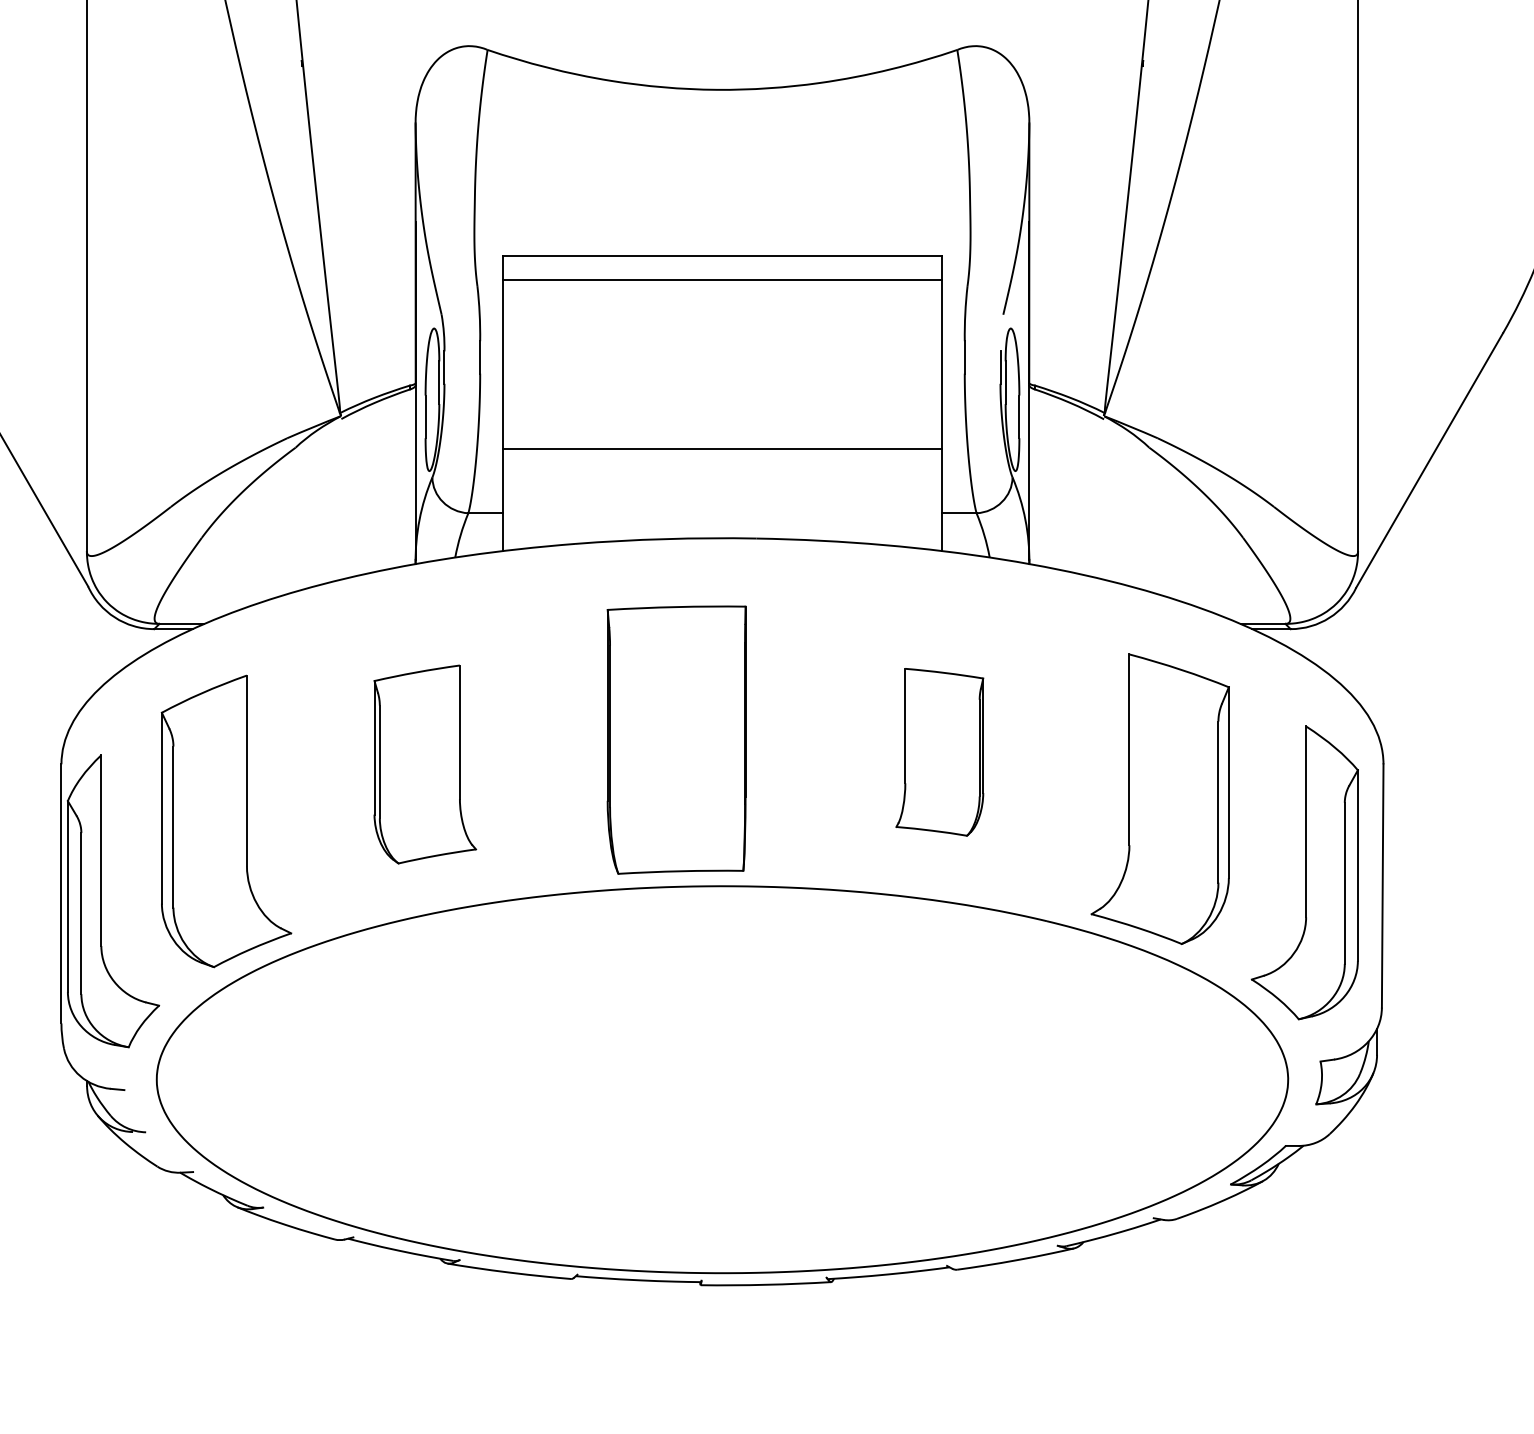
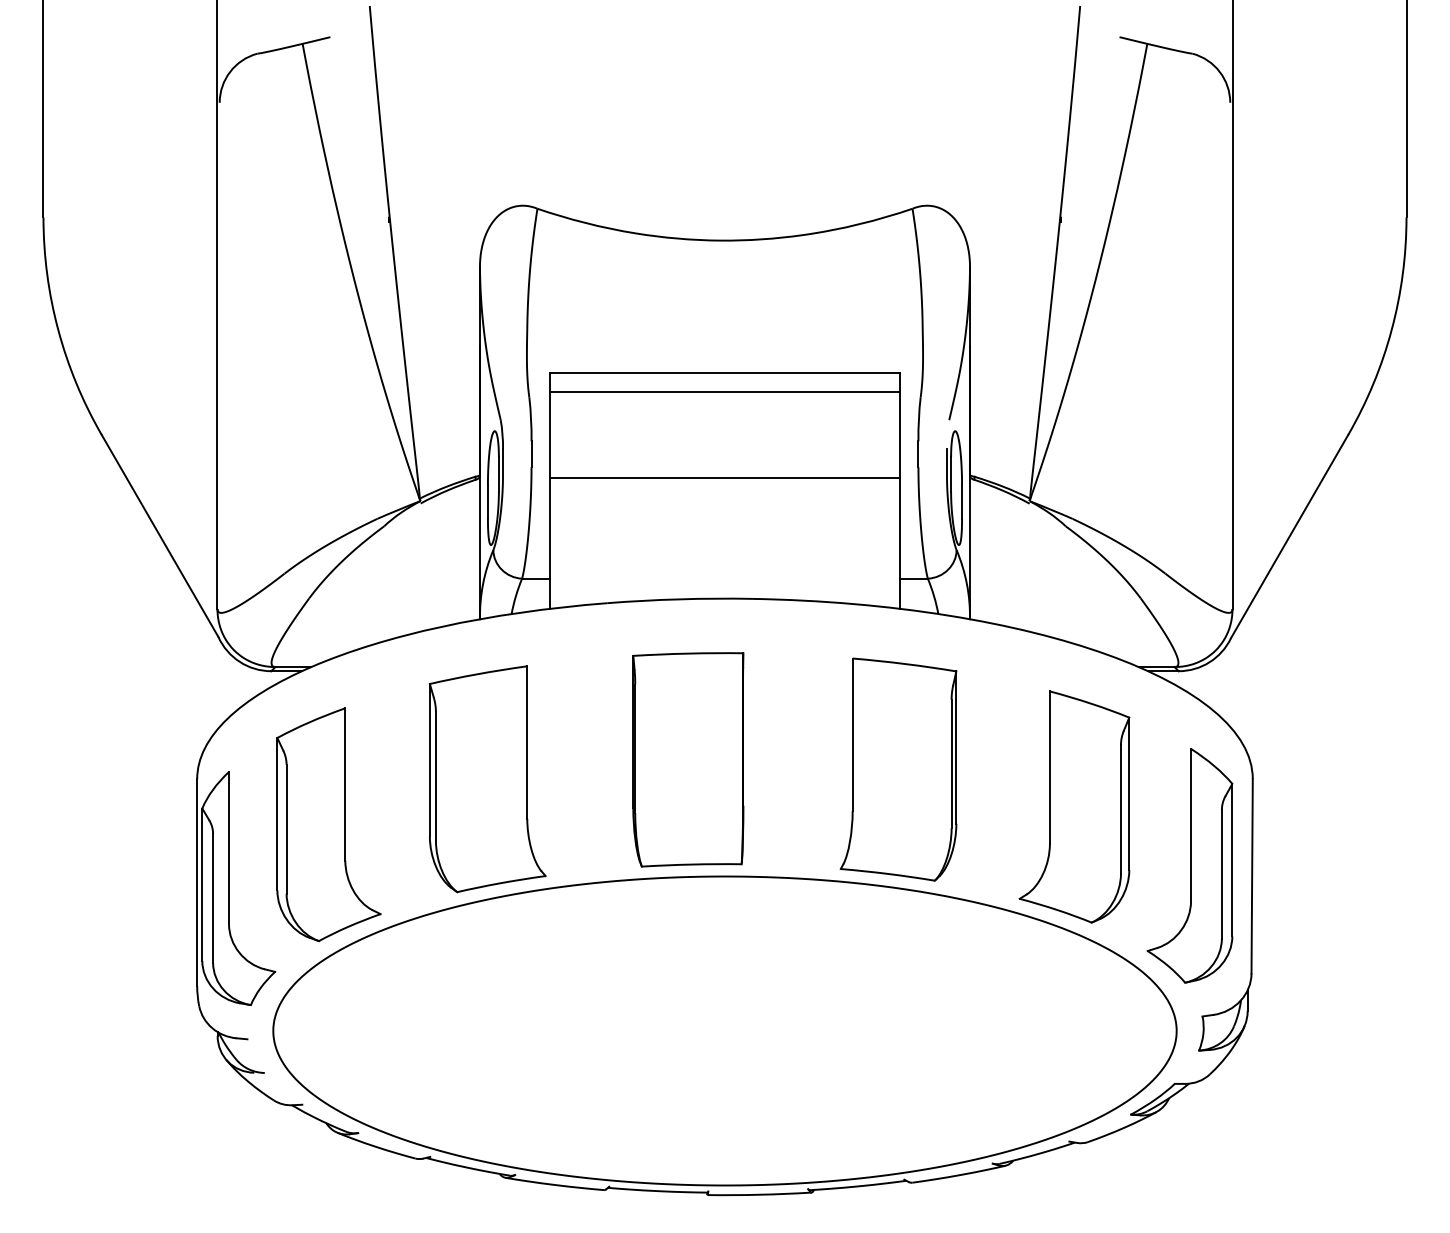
line: (721, 449) -> (724, 478), moved
part: (939, 752) -> (898, 769), size x1.67
part: (425, 764) -> (487, 779), size x1.43

